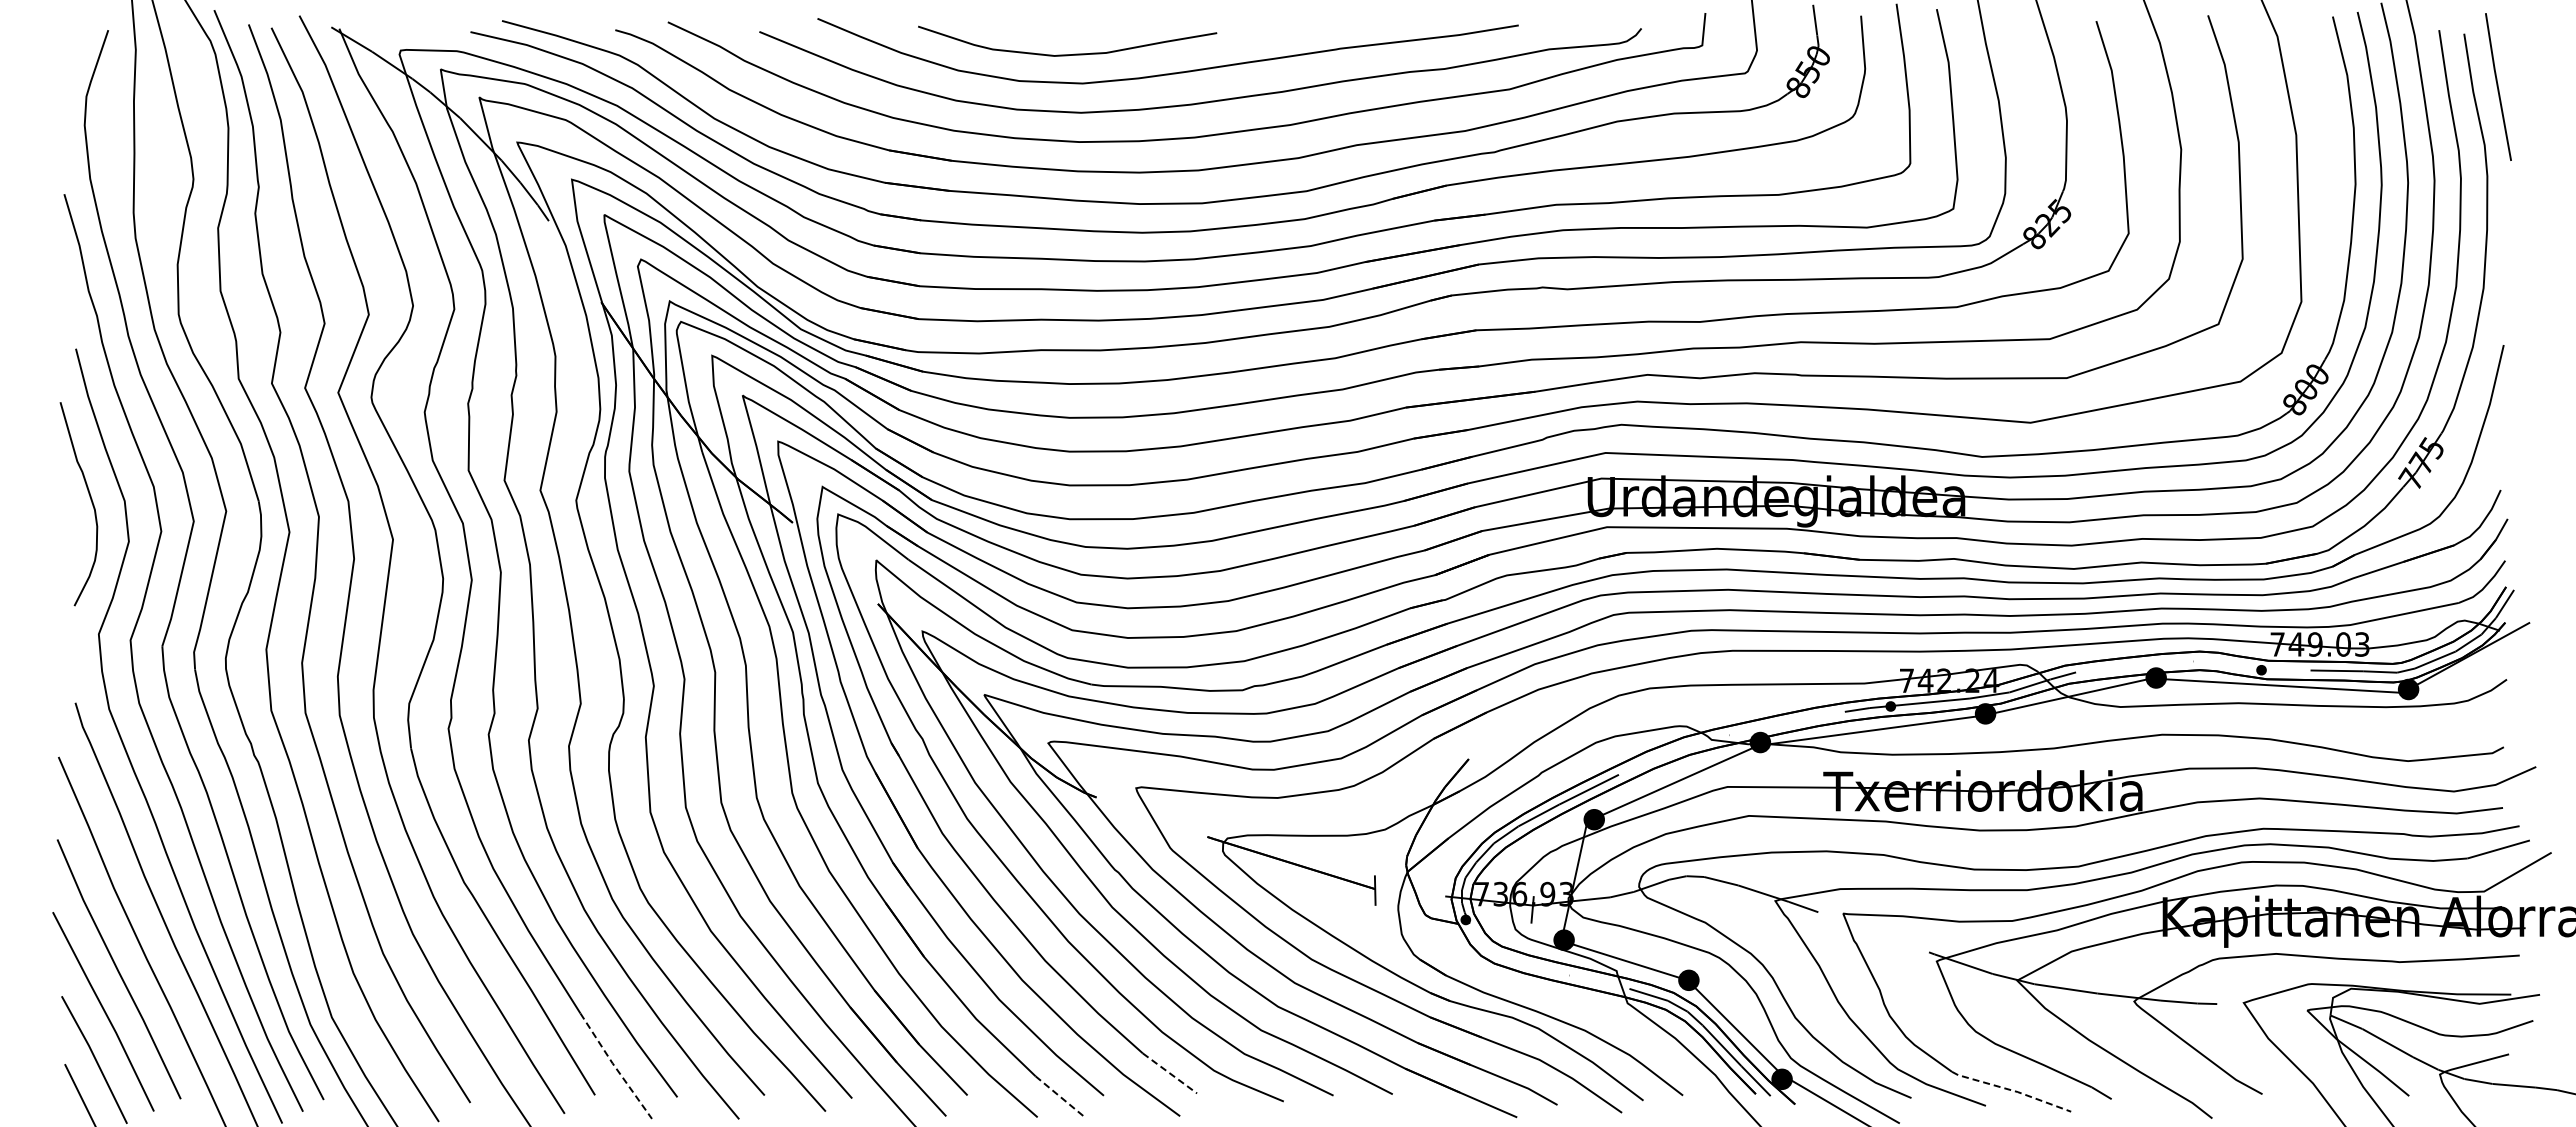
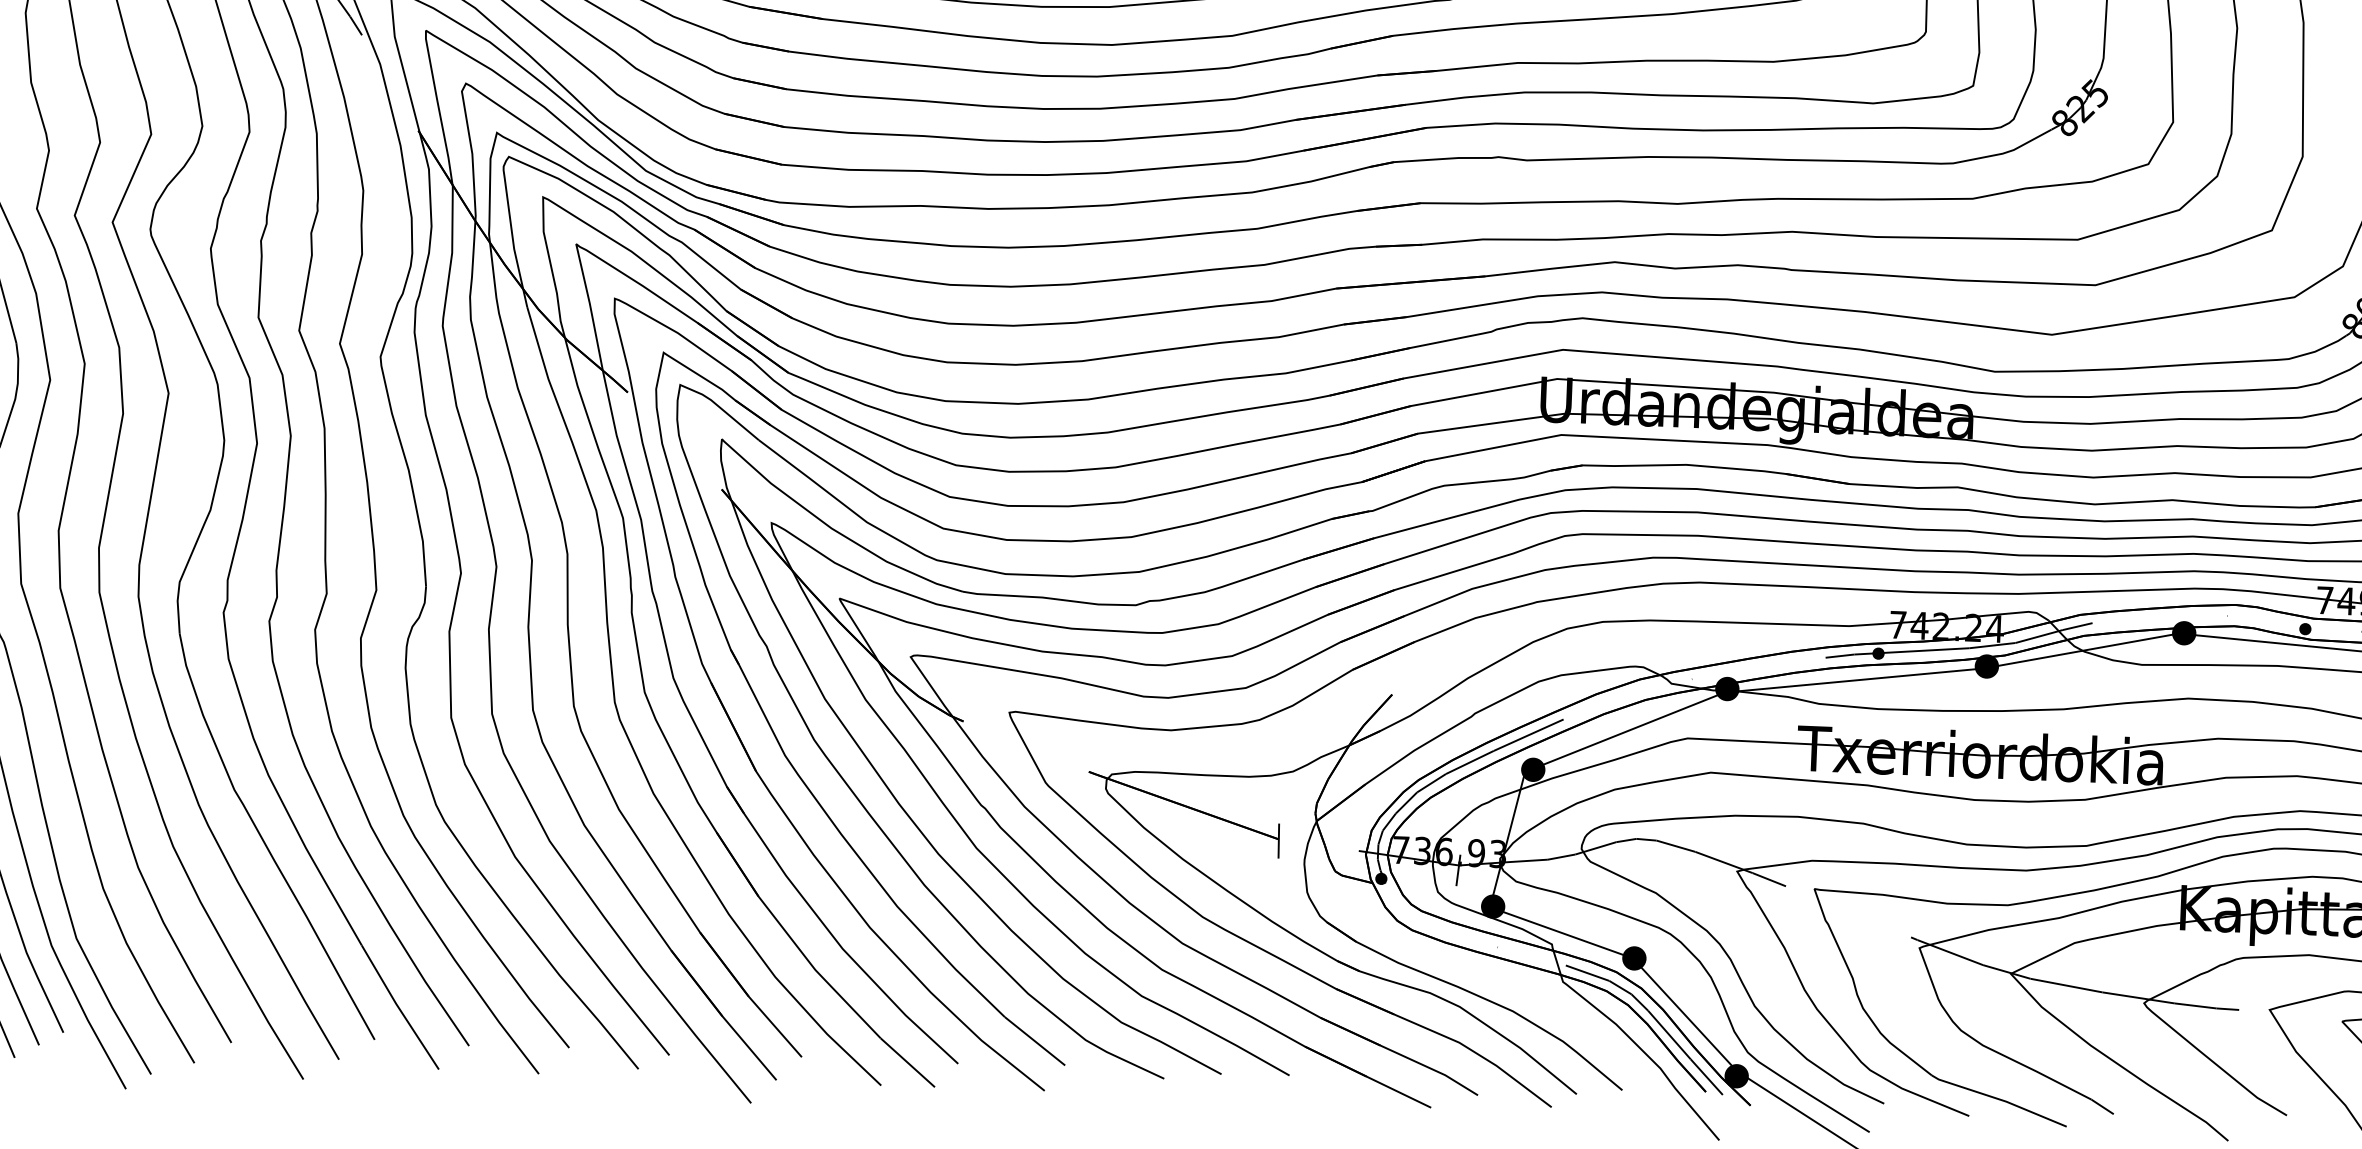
line: (614, 1066) -> (398, 1007), dashed -> solid
line: (1169, 1073) -> (1034, 1041), dashed -> solid
line: (2012, 1090) -> (2000, 1099), dashed -> solid
line: (1060, 1096) -> (908, 1062), dashed -> solid

